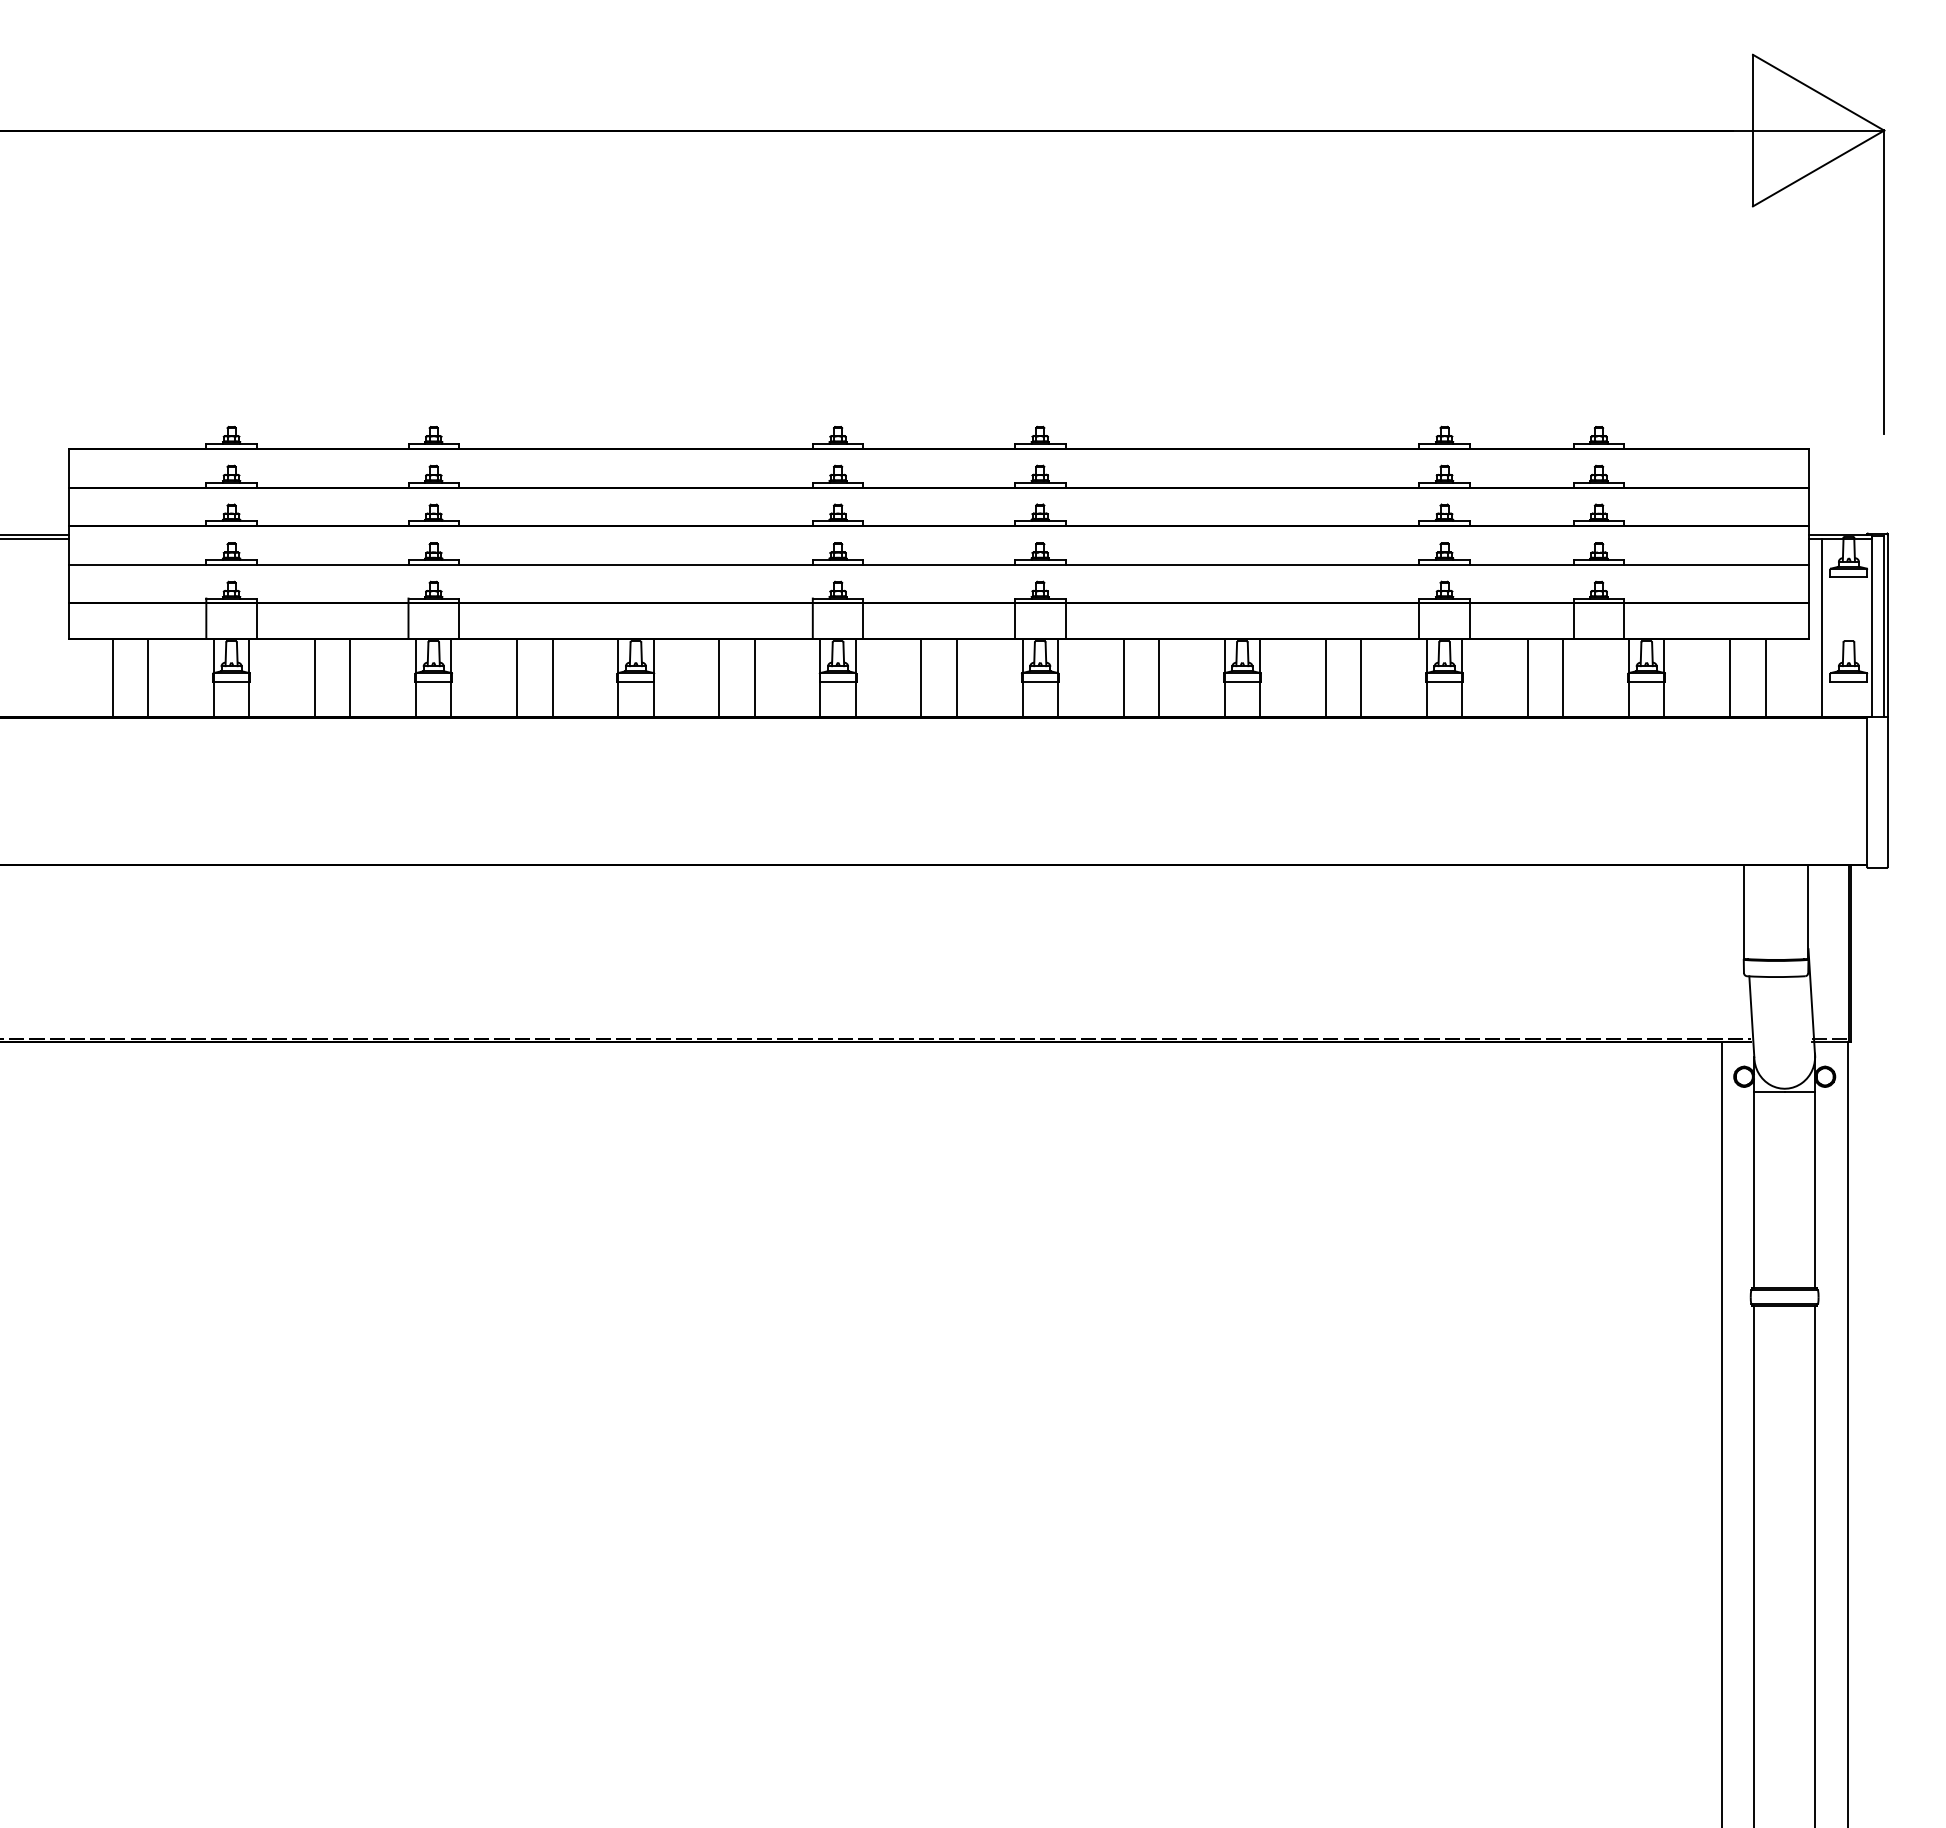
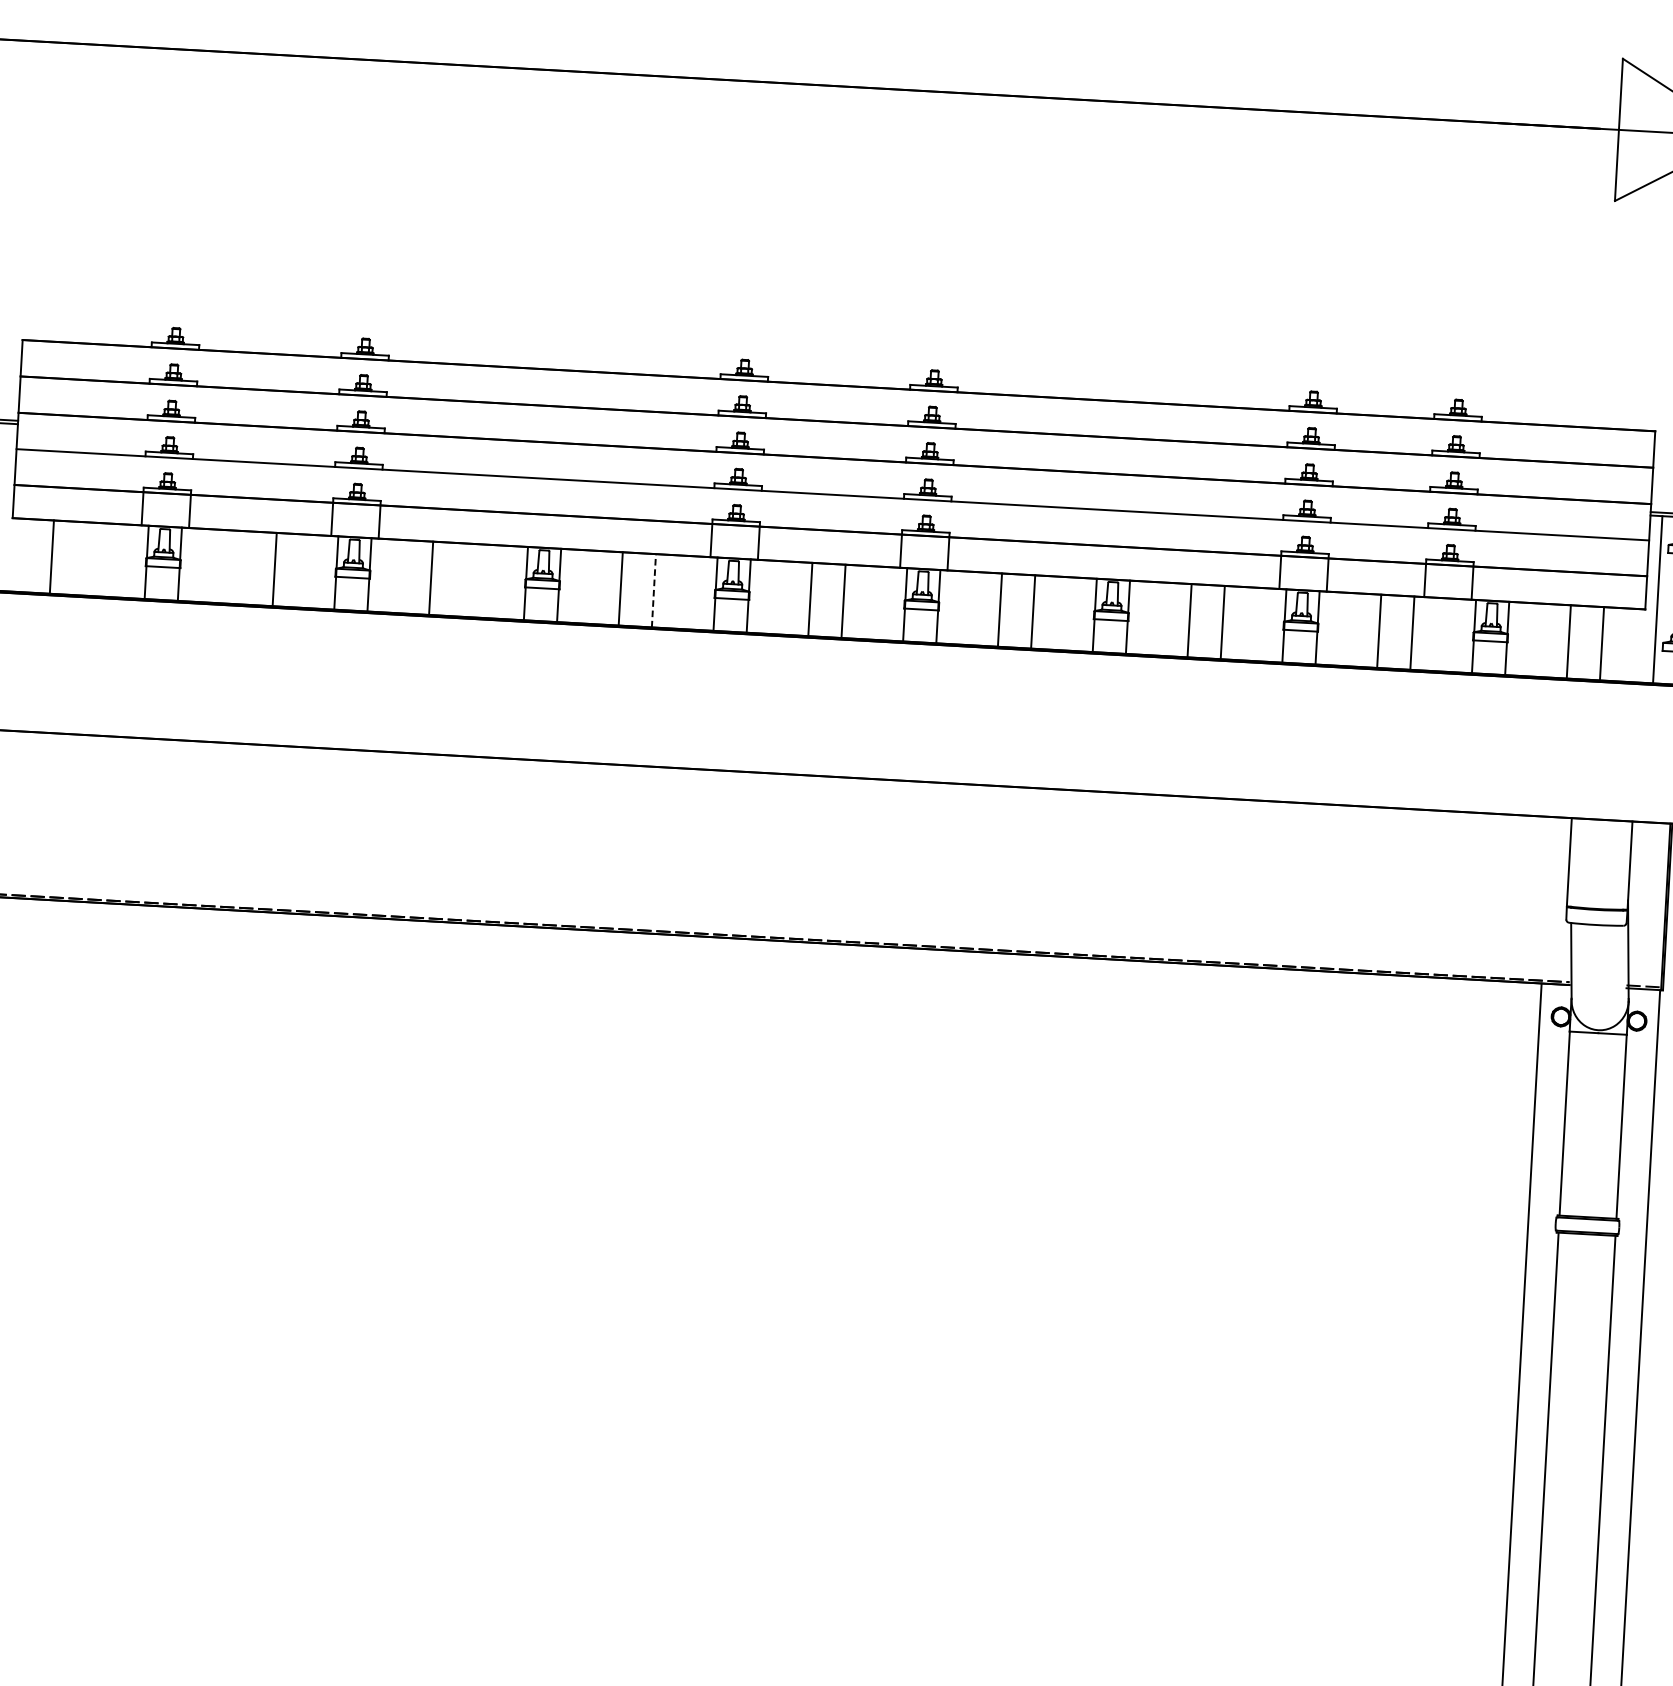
line: (148, 677) -> (85, 558), removed
line: (315, 677) -> (242, 567), removed
line: (552, 677) -> (464, 579), removed
line: (754, 677) -> (653, 590), solid -> dashed

